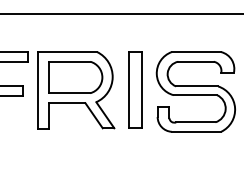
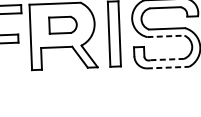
part: (75, 77) -> (62, 25), size x0.6
line: (195, 95) -> (165, 36), solid -> dashed
line: (195, 122) -> (166, 59), solid -> dashed
line: (196, 131) -> (168, 67), solid -> dashed

